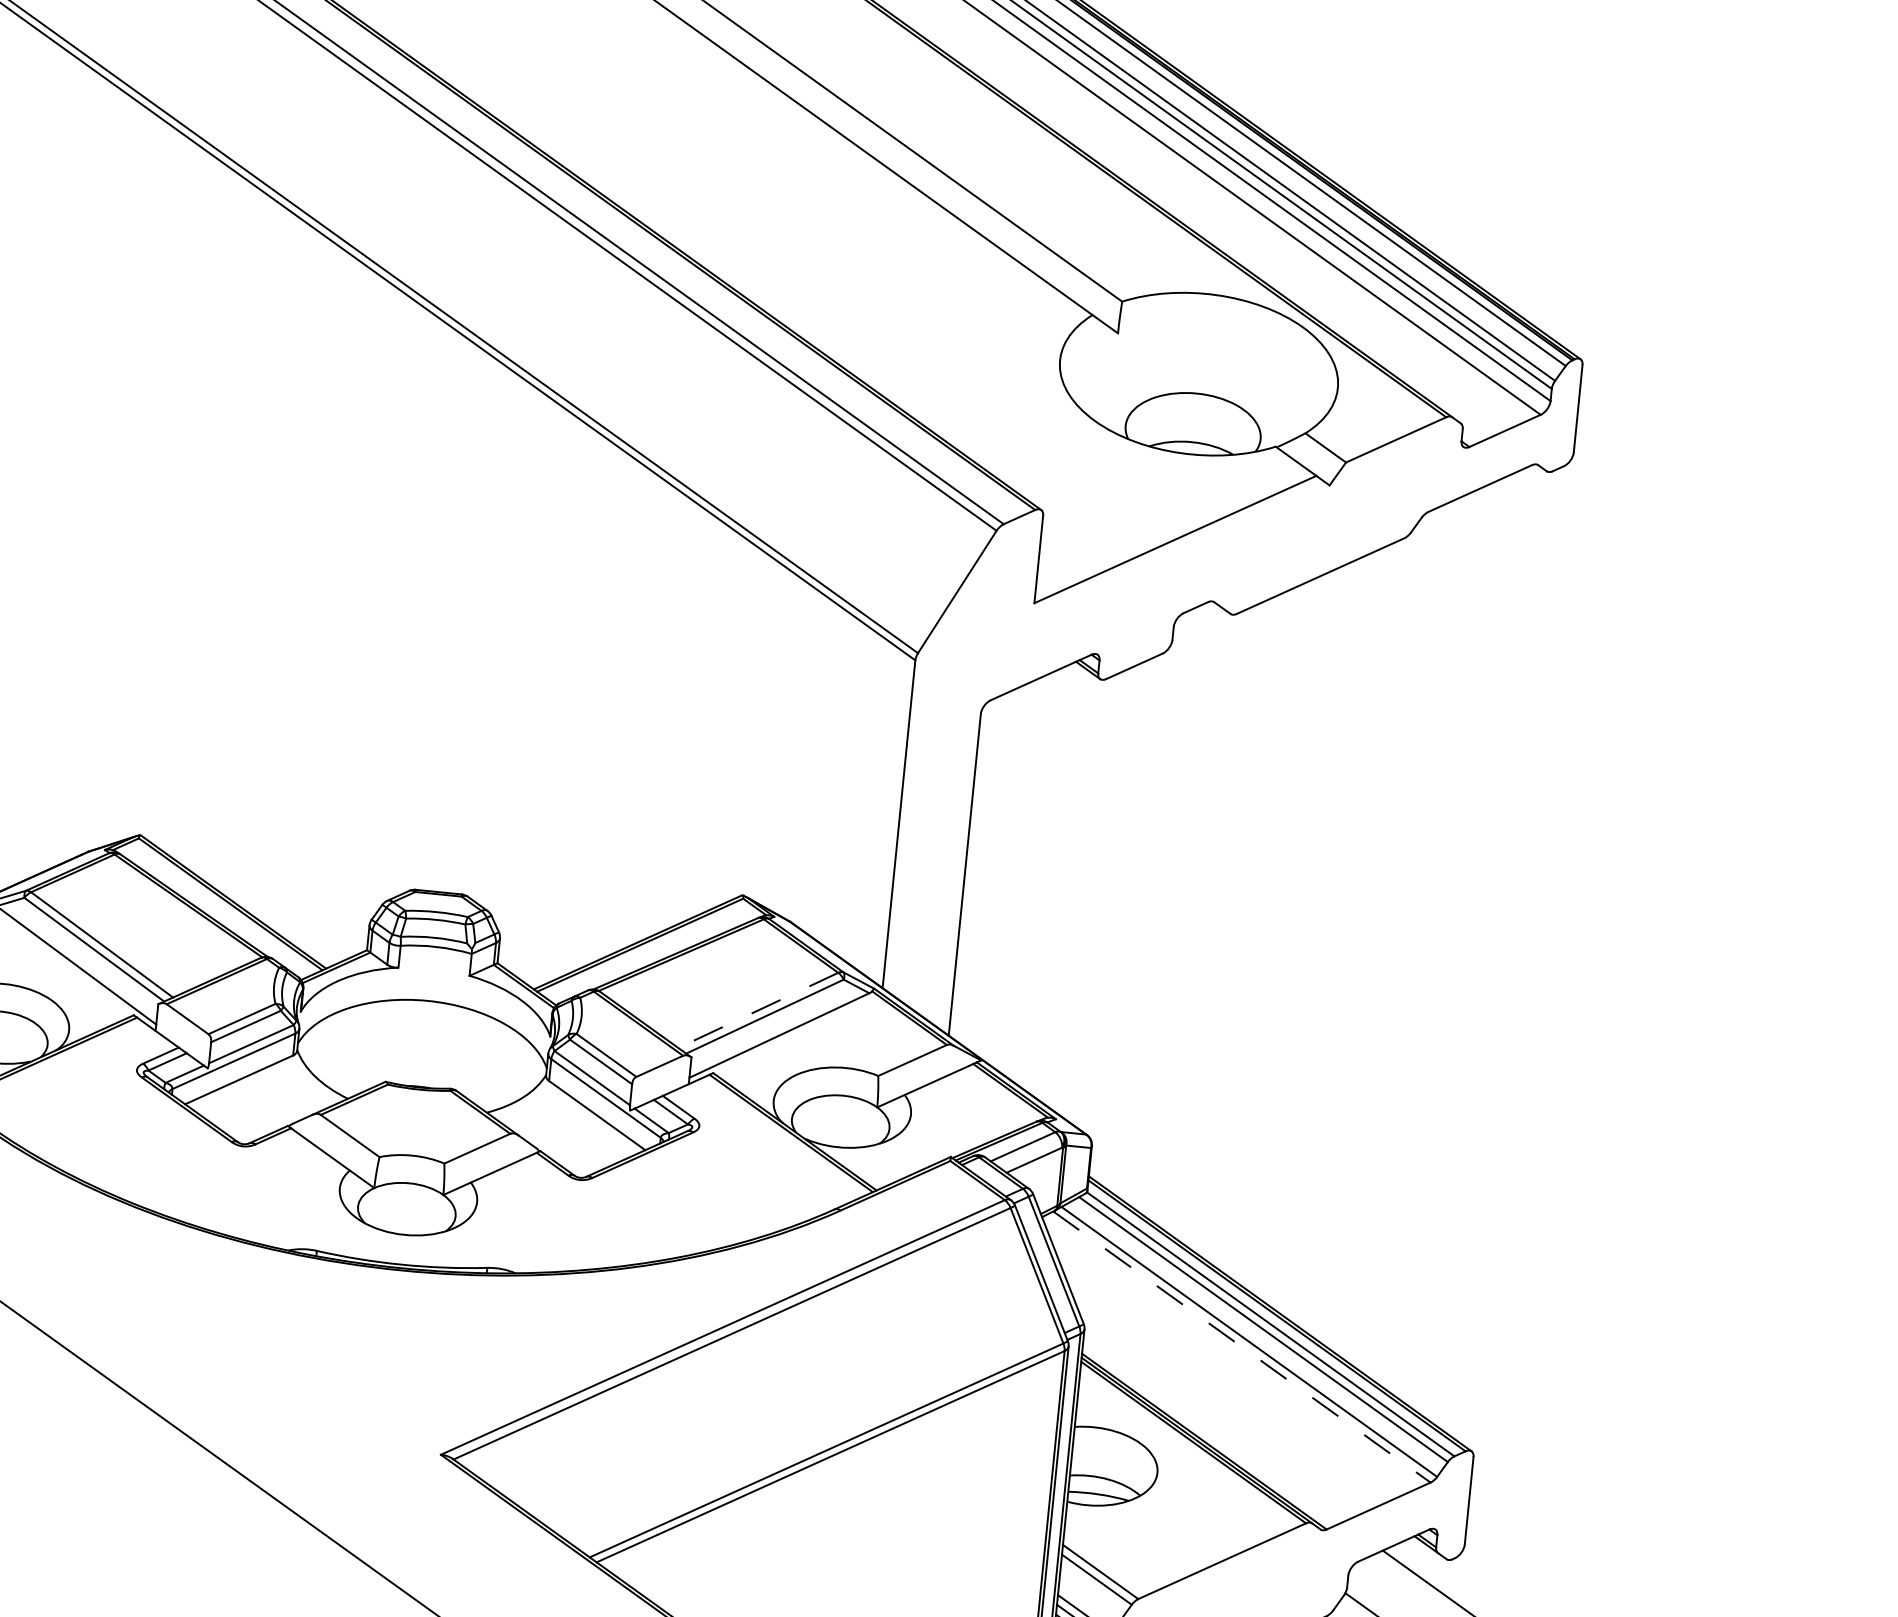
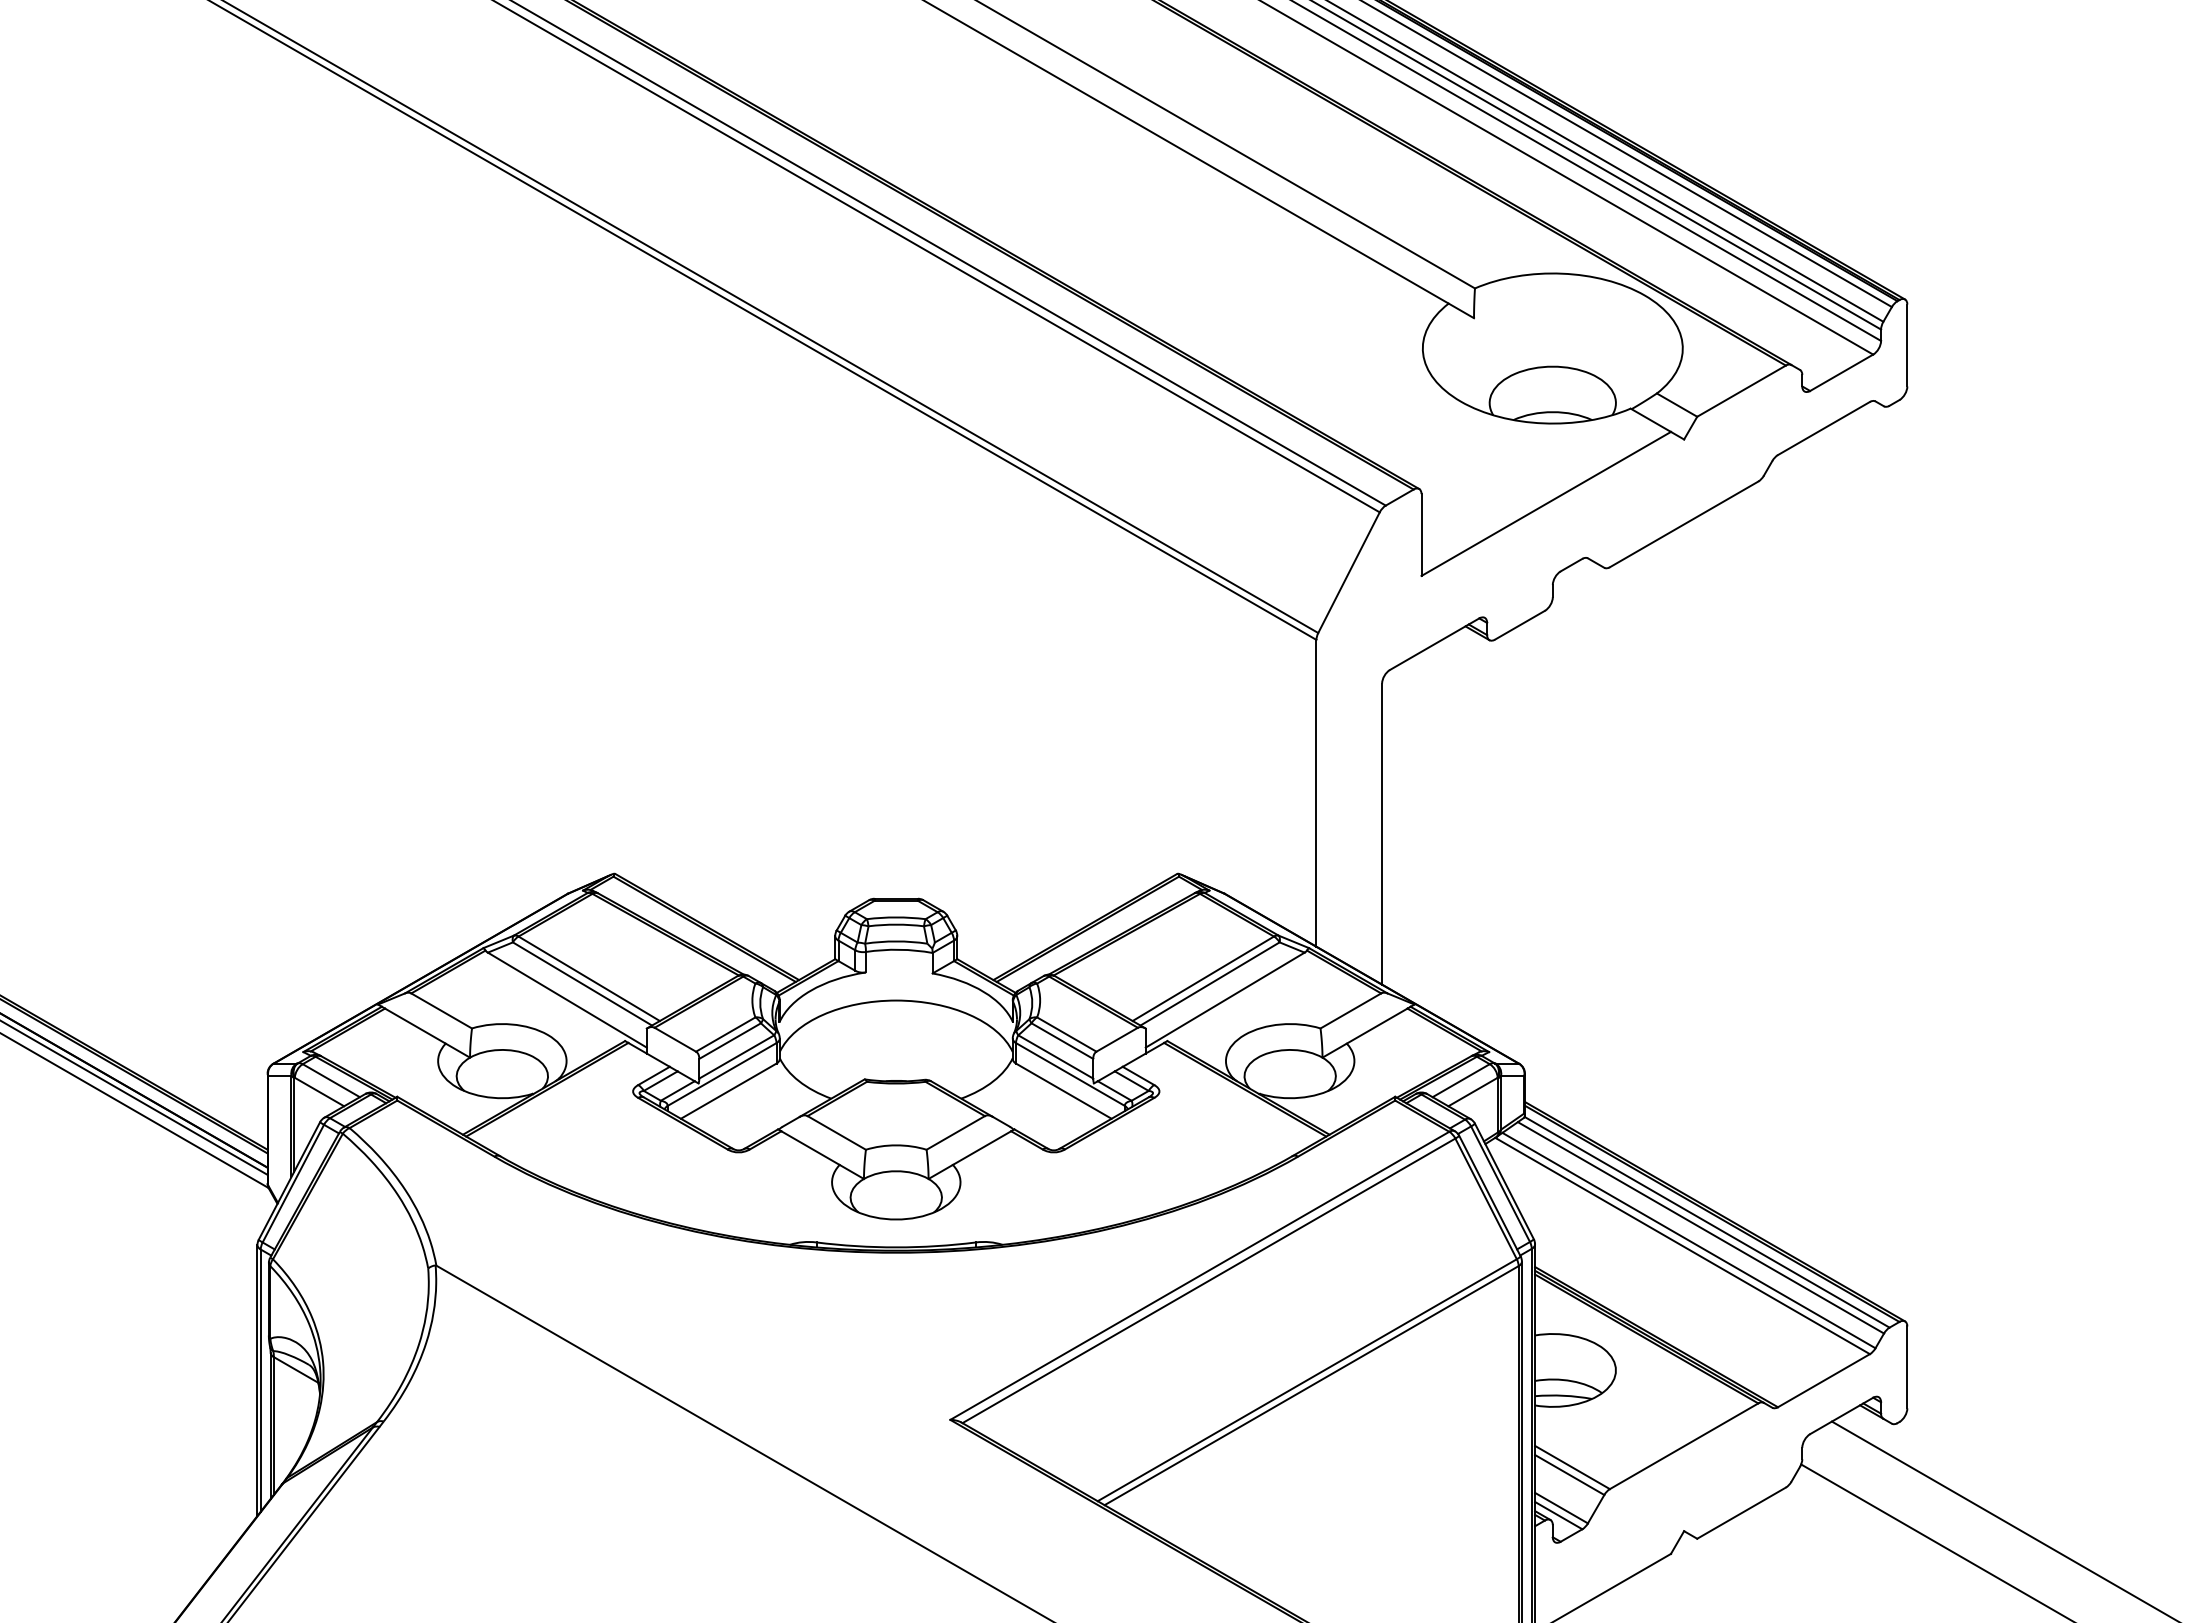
line: (757, 1011) -> (1202, 979), dashed -> solid
line: (1242, 1347) -> (1683, 1246), dashed -> solid

